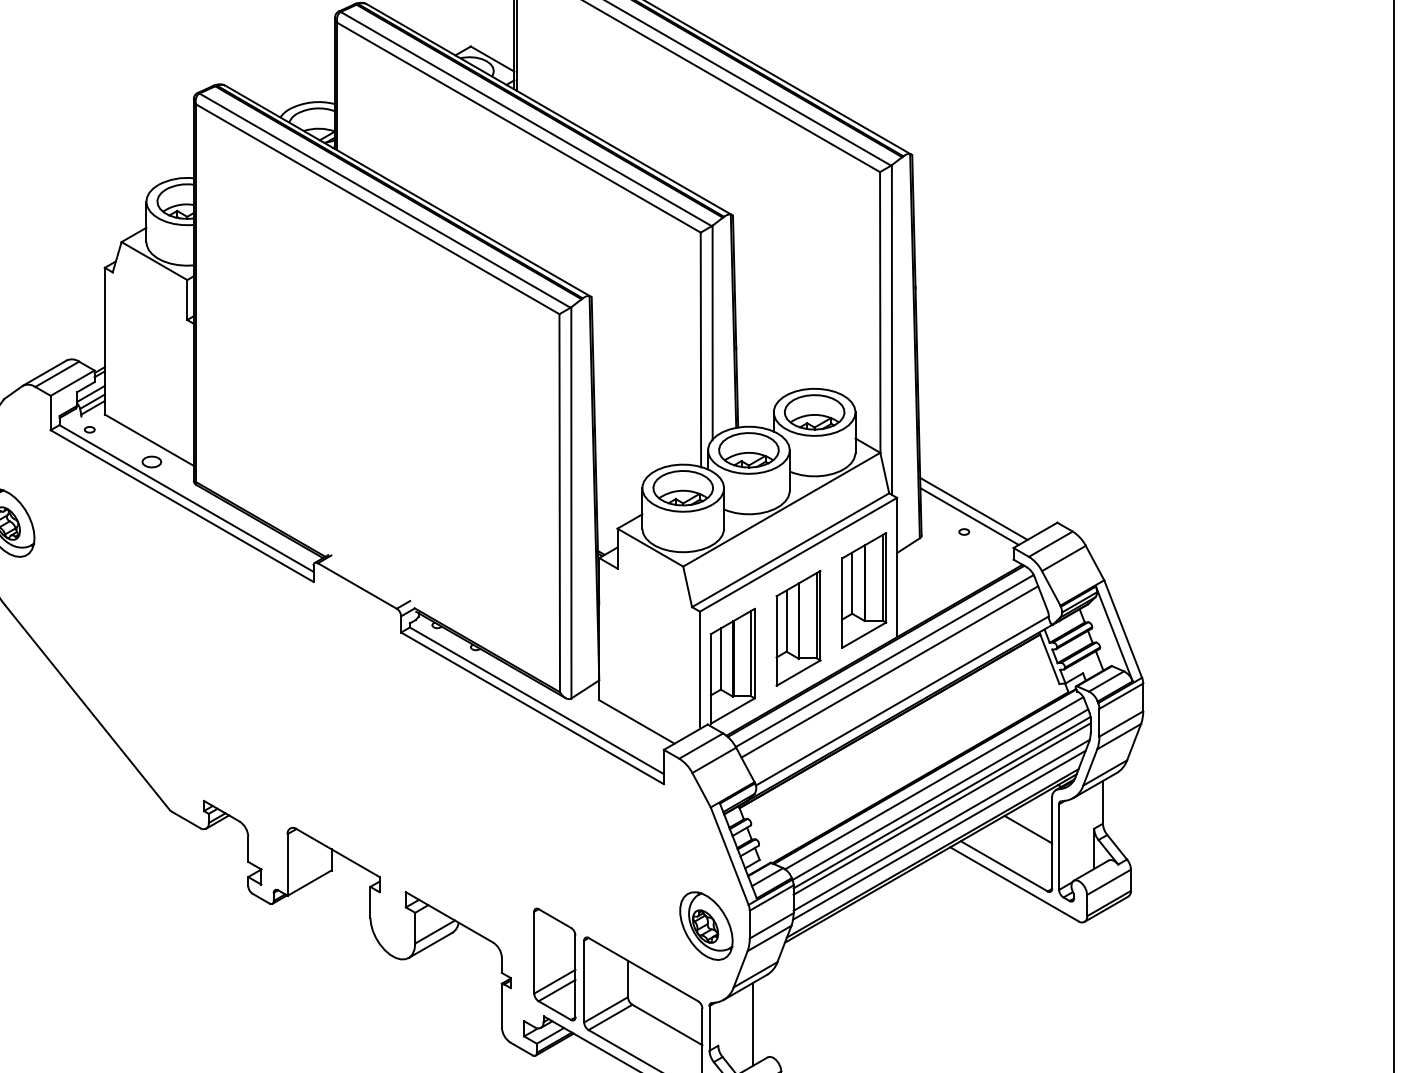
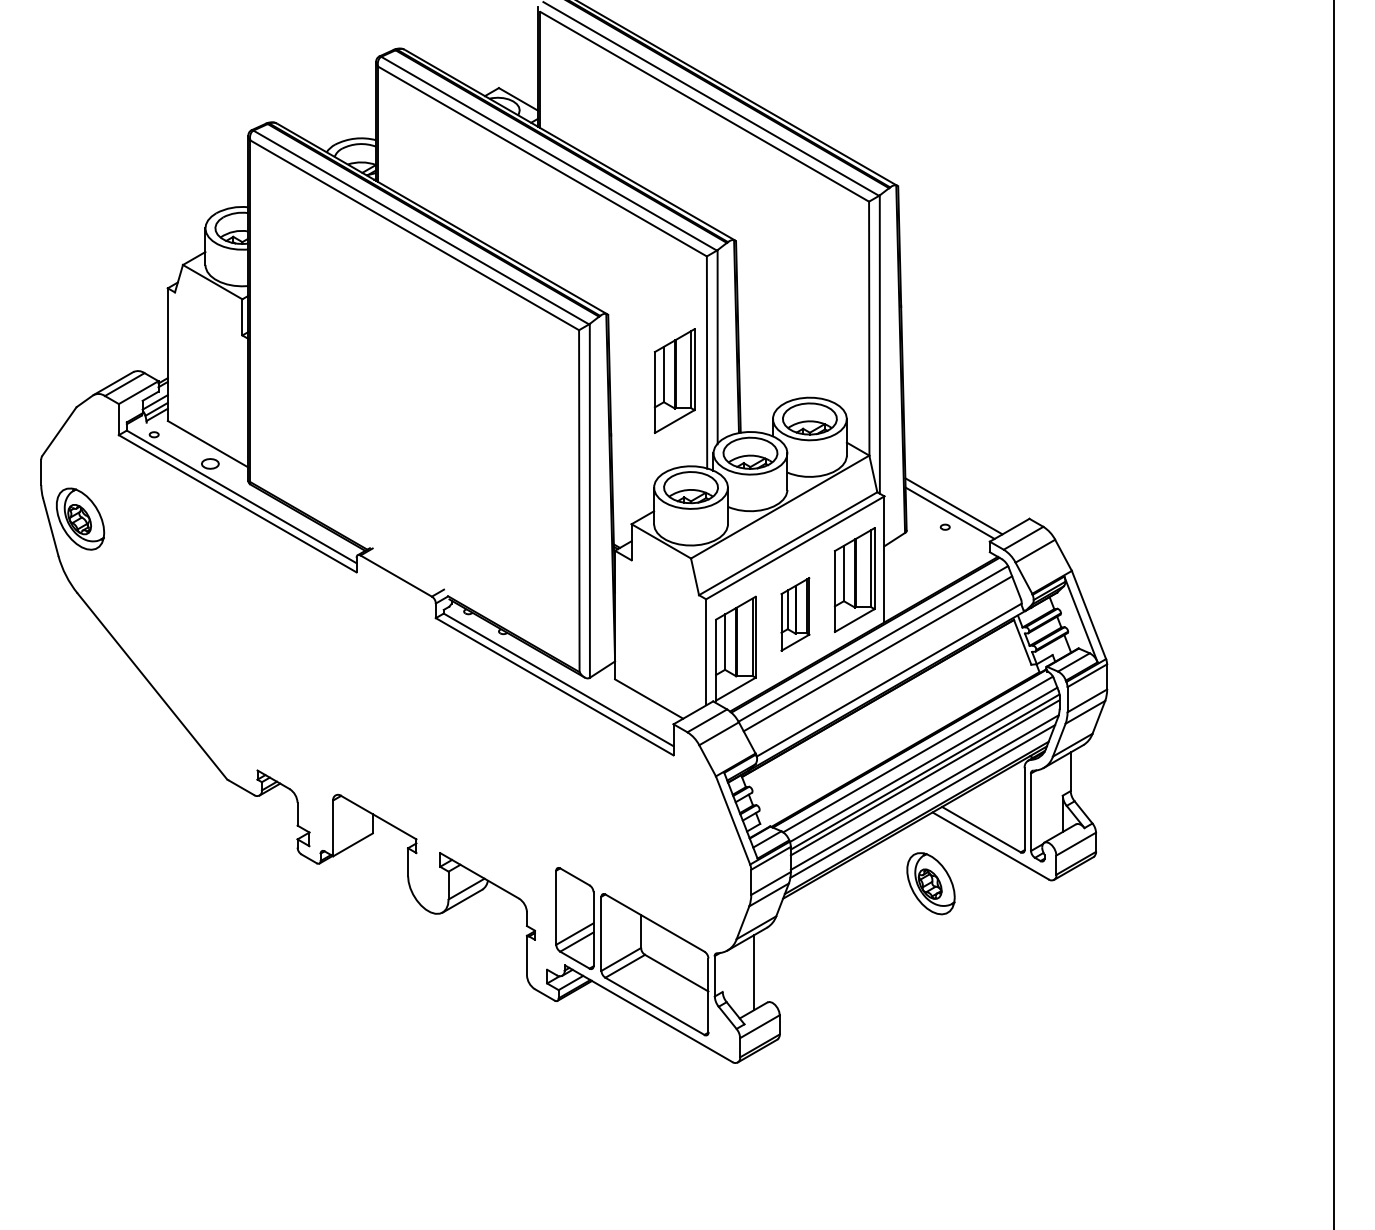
part: (664, 369) -> (674, 380), added
part: (798, 628) -> (795, 614), size x0.7
line: (1027, 829) -> (1002, 796), removed
part: (705, 925) -> (930, 883), moved

